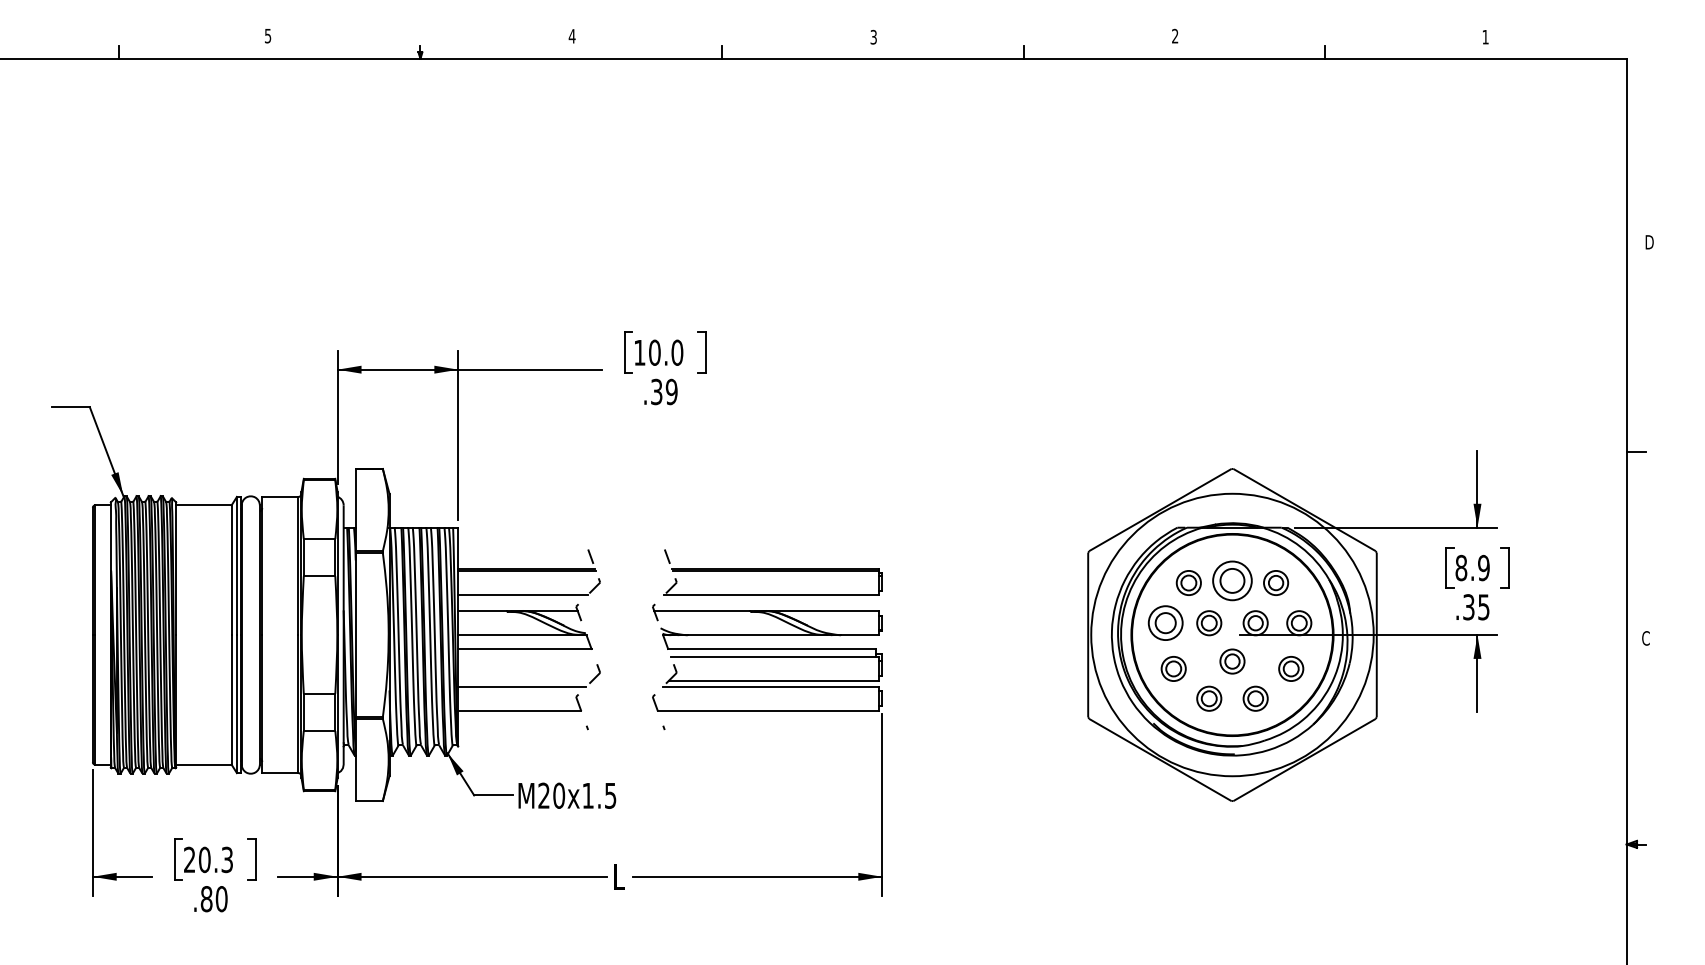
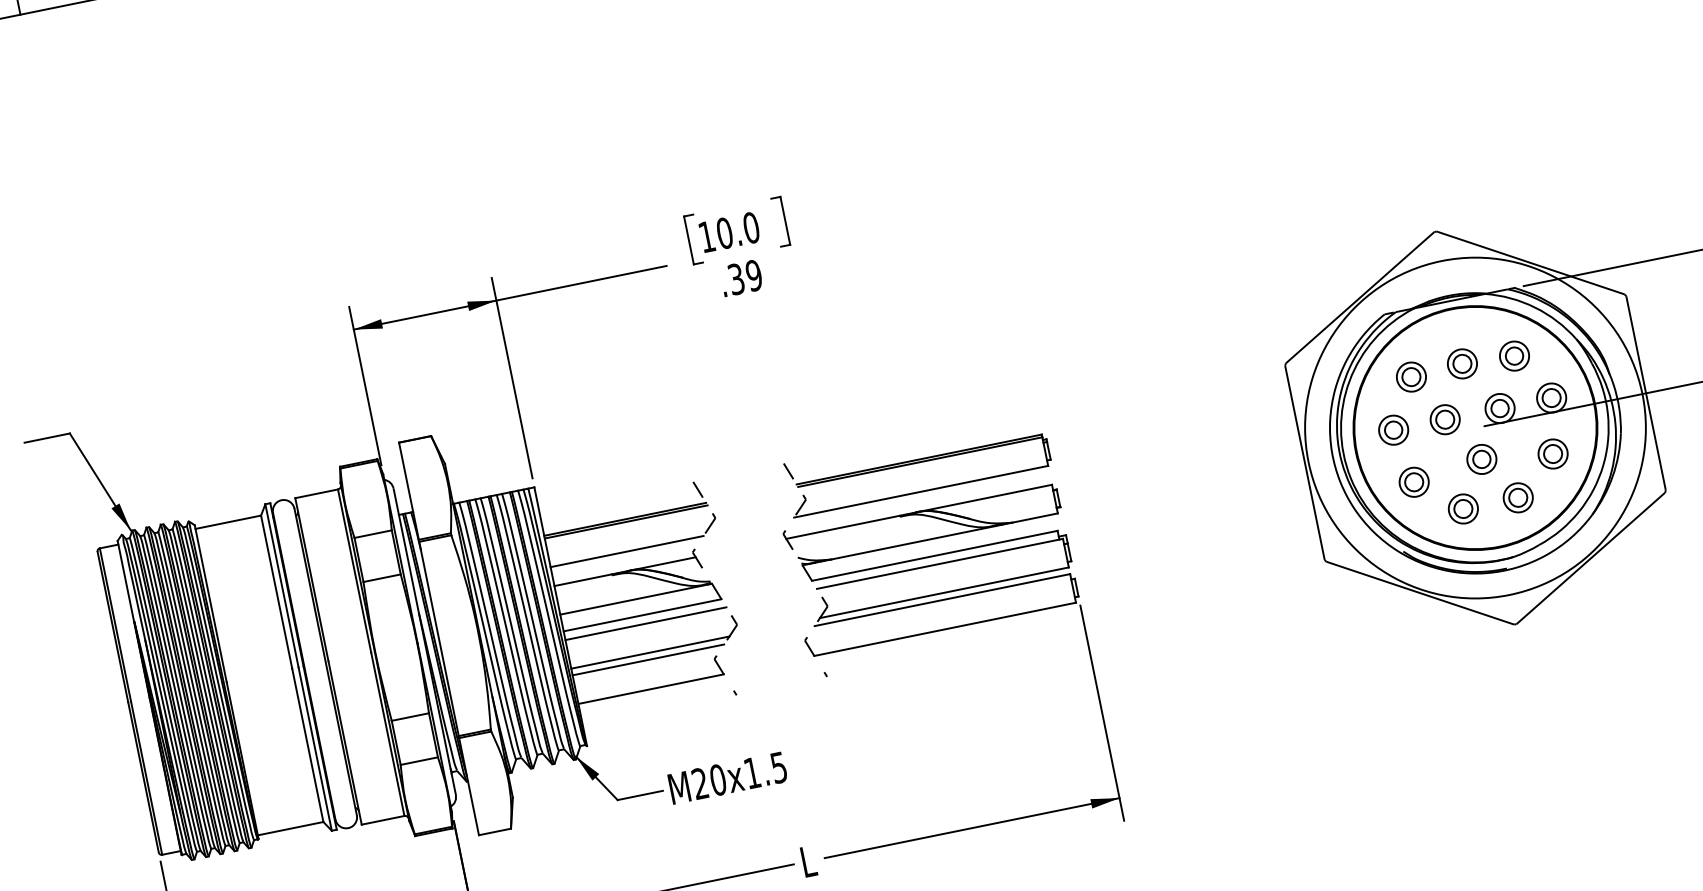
part: (1232, 580) -> (1462, 363), size x0.62
part: (1165, 623) -> (1393, 430), size x0.71
line: (526, 656) -> (646, 623), added
line: (525, 681) -> (650, 653), added

